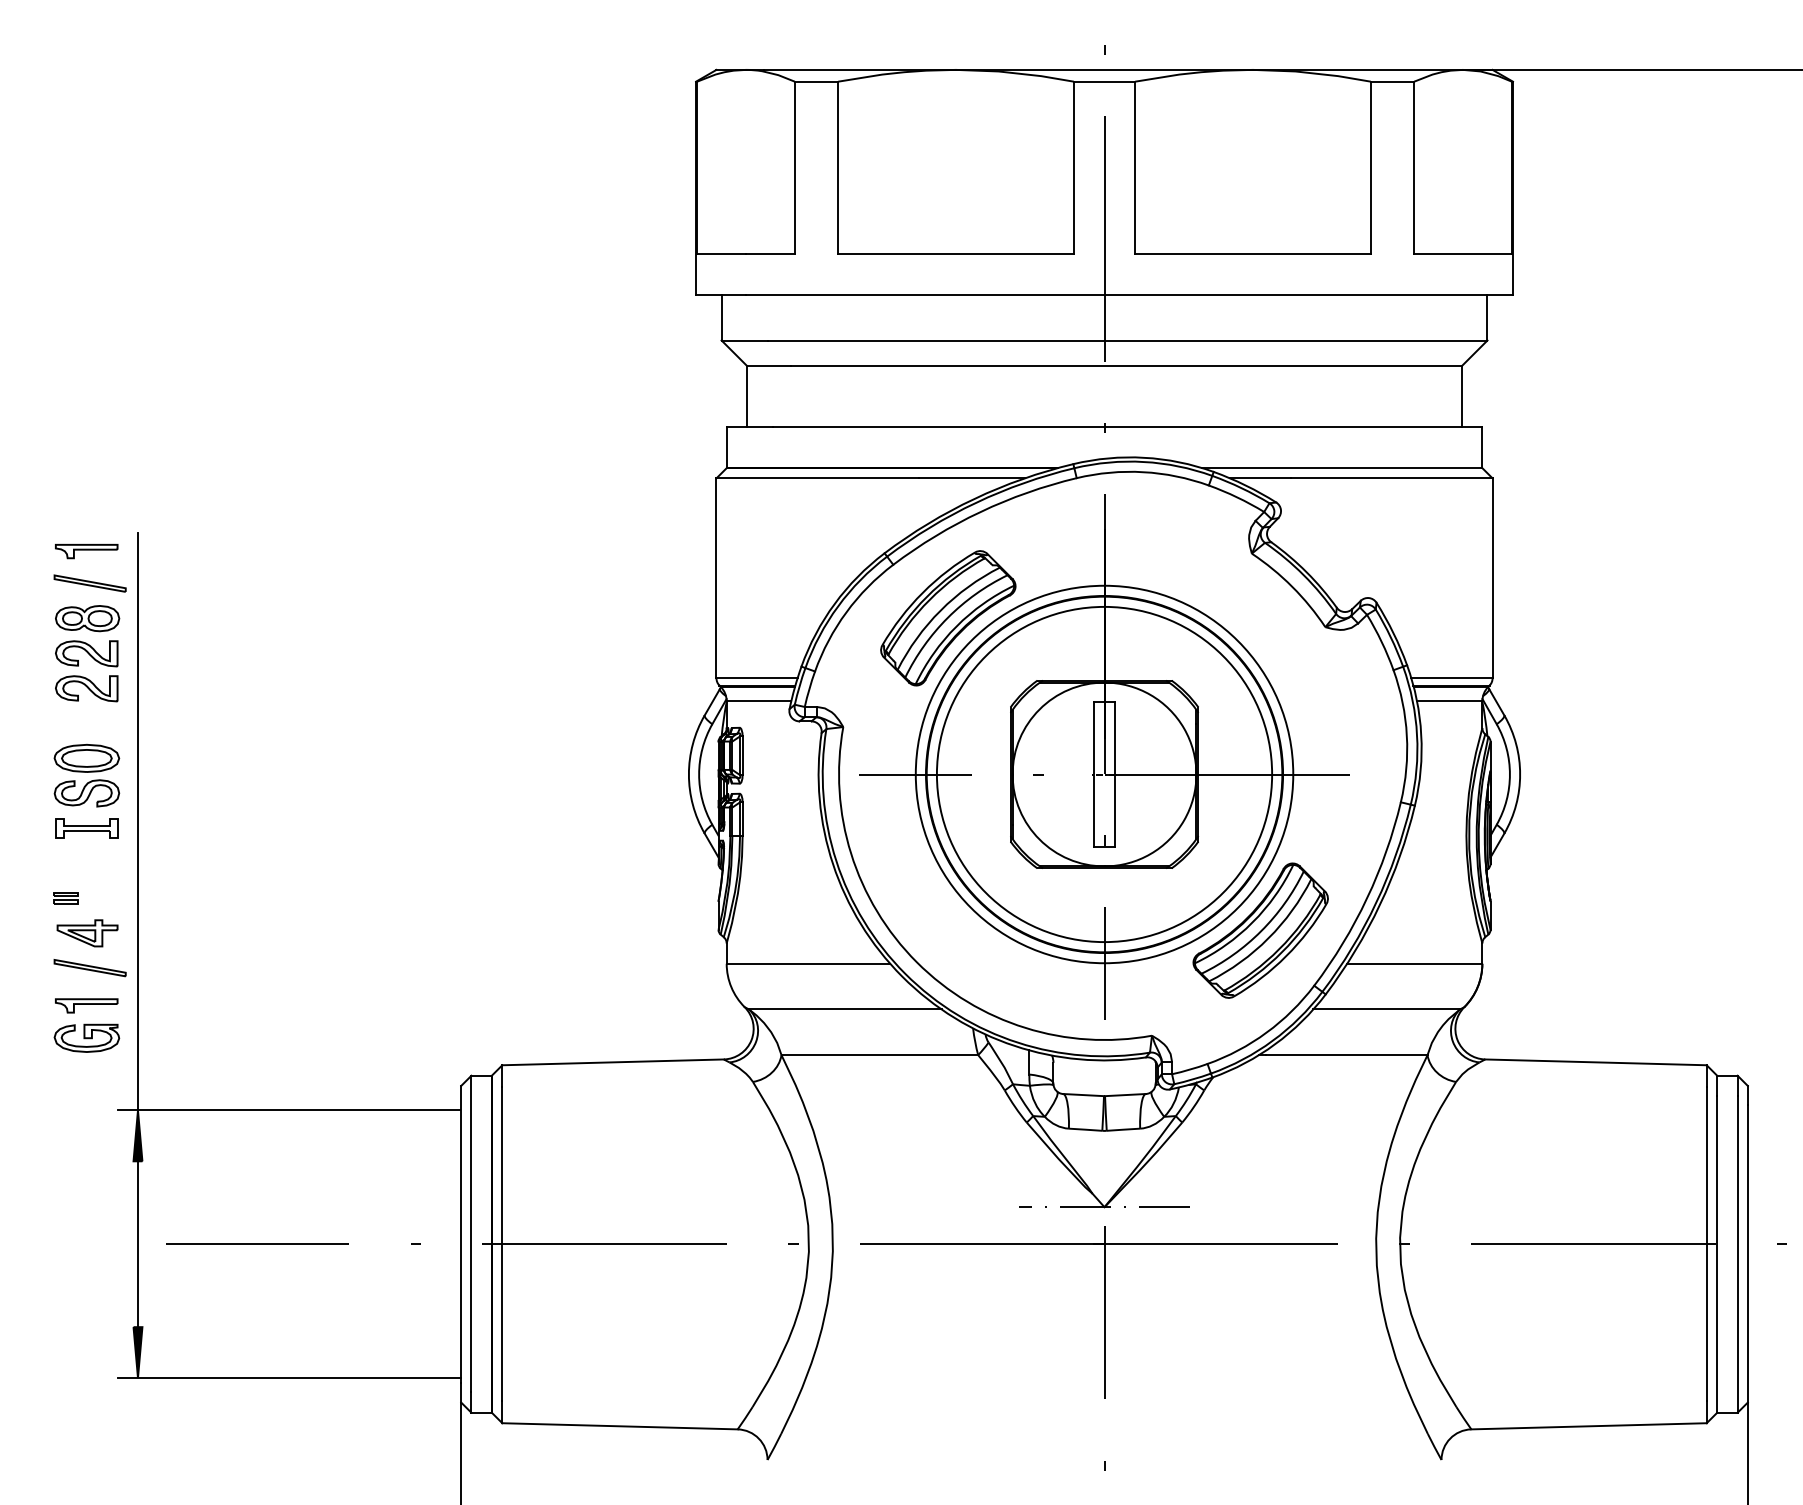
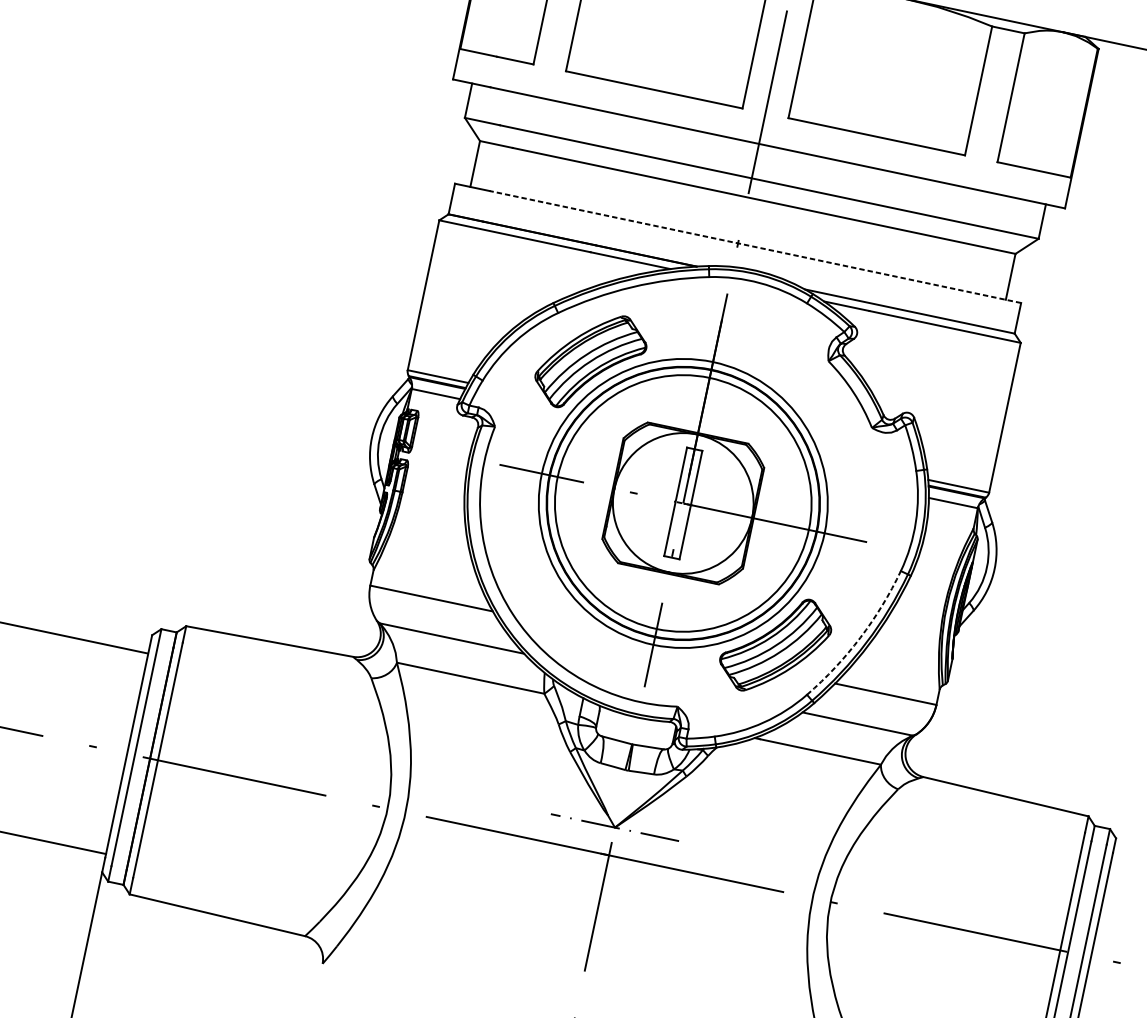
line: (1127, 427) -> (755, 247), solid -> dashed
arc: (1367, 898) -> (860, 637), solid -> dashed

